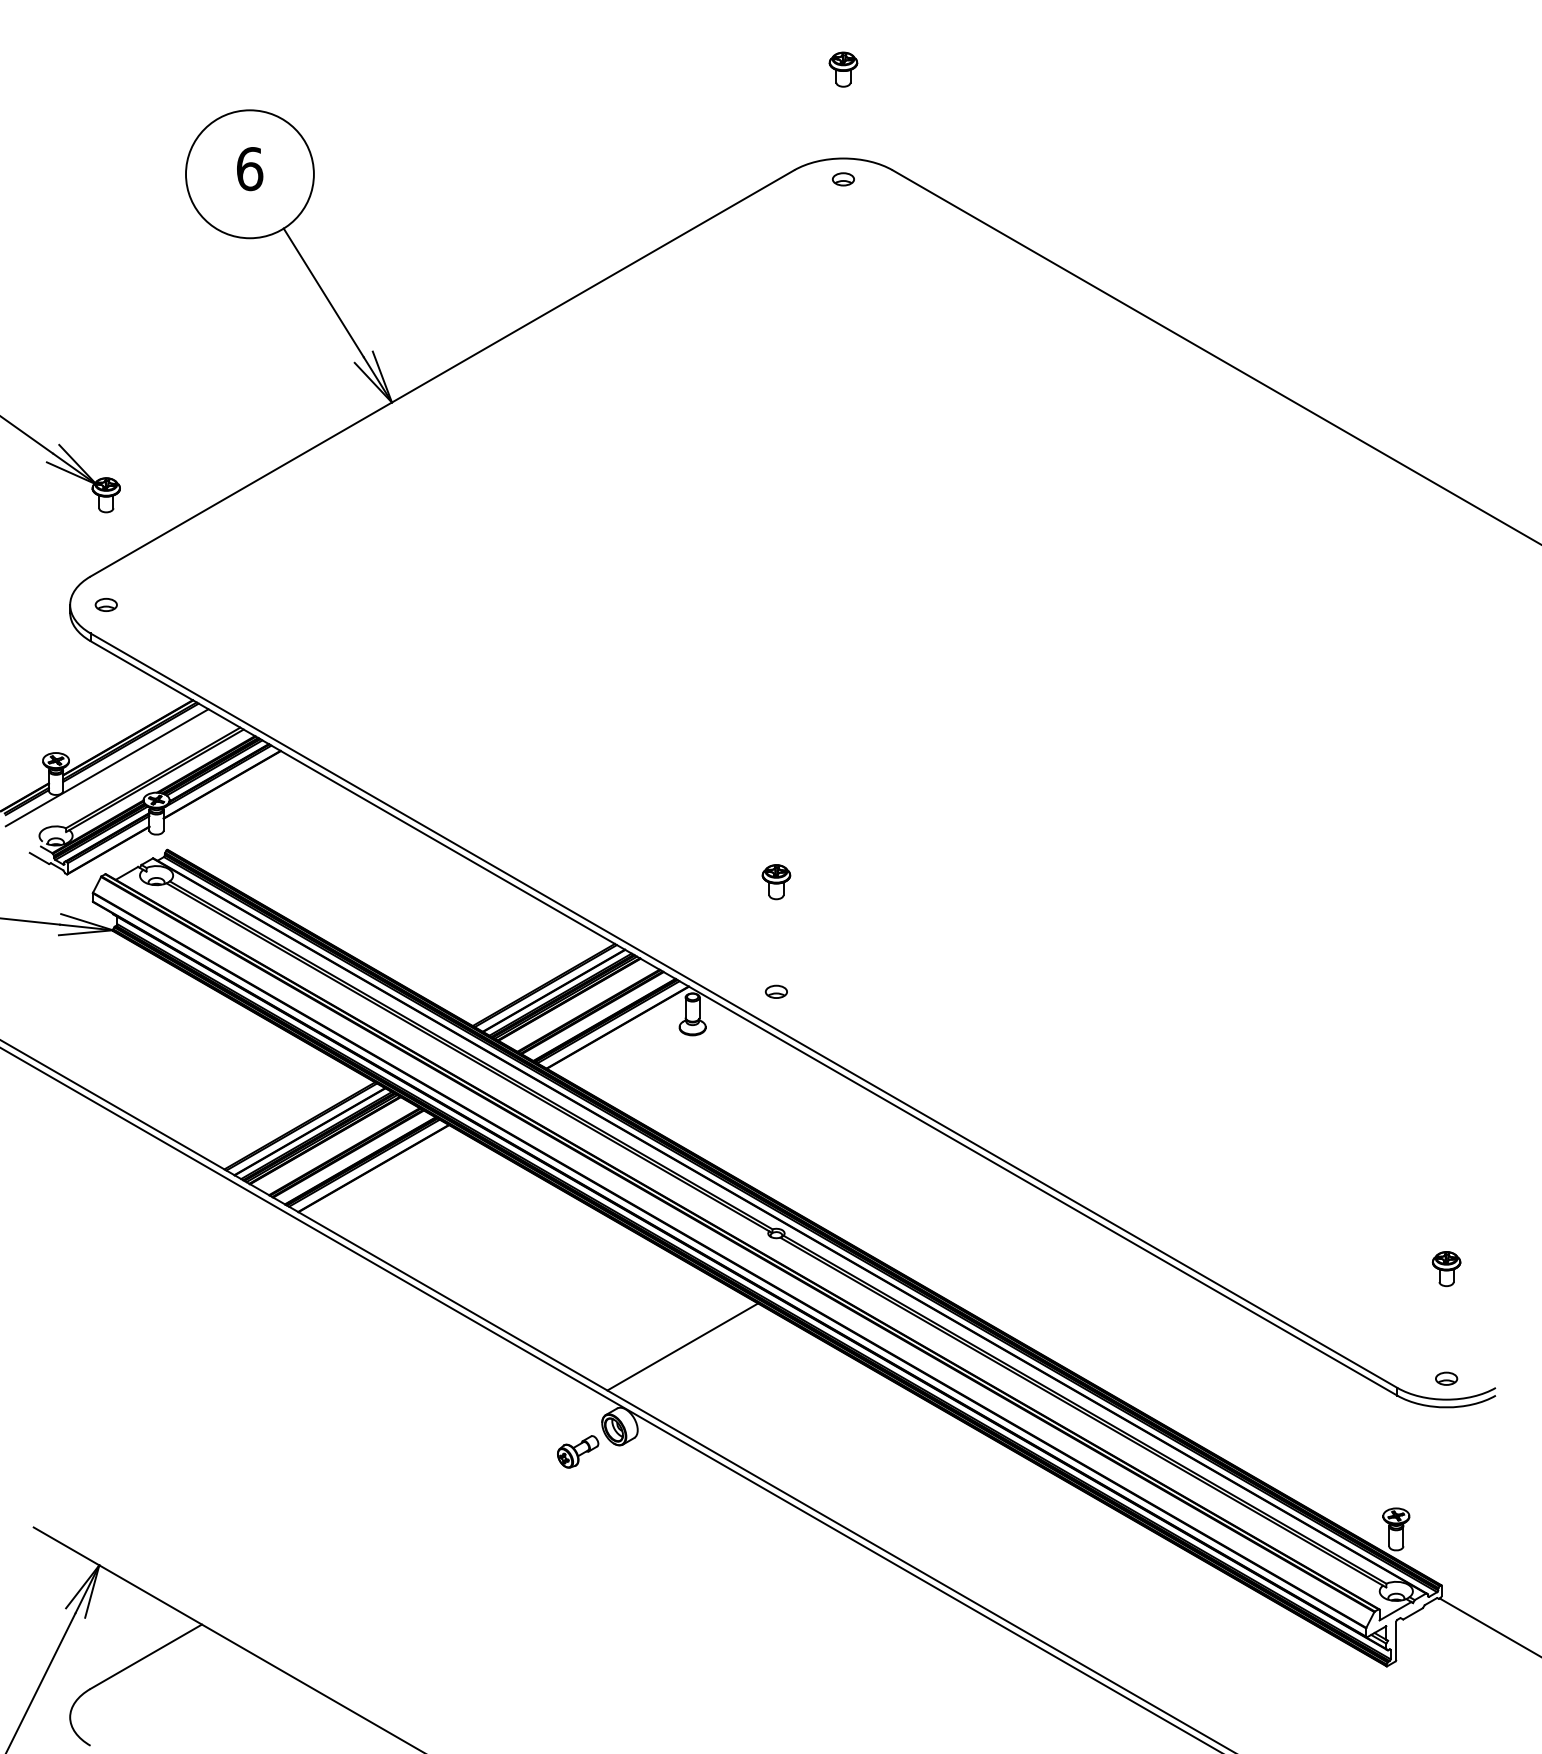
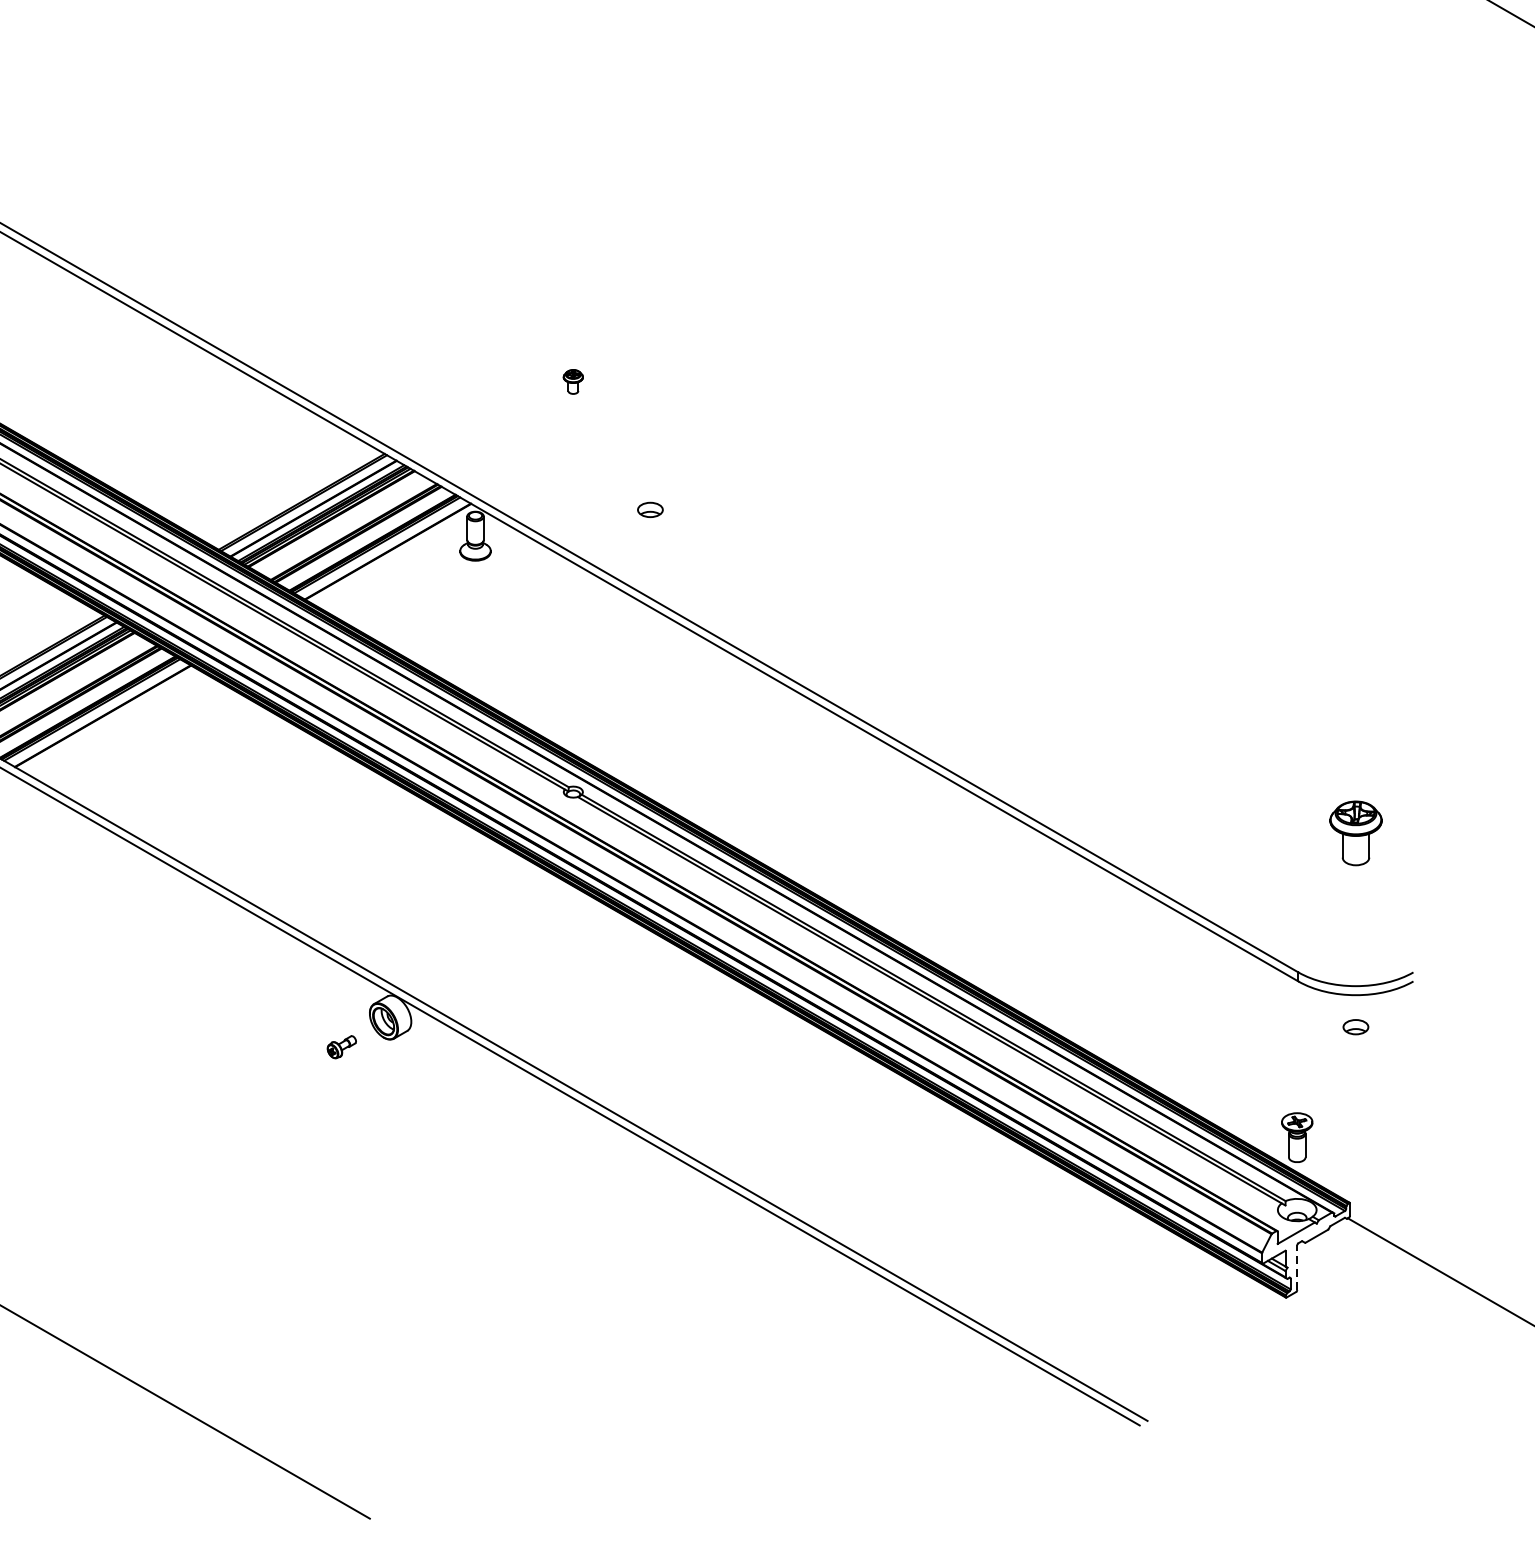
part: (776, 882) -> (573, 382), size x0.6
part: (775, 991) -> (649, 509), moved
part: (1446, 1269) -> (1355, 834), size x1.6
line: (682, 1346) -> (463, 924), removed
part: (1446, 1378) -> (1355, 1026), moved
part: (578, 1451) -> (342, 1046), size x0.6
line: (1396, 1640) -> (1297, 1267), solid -> dashed

